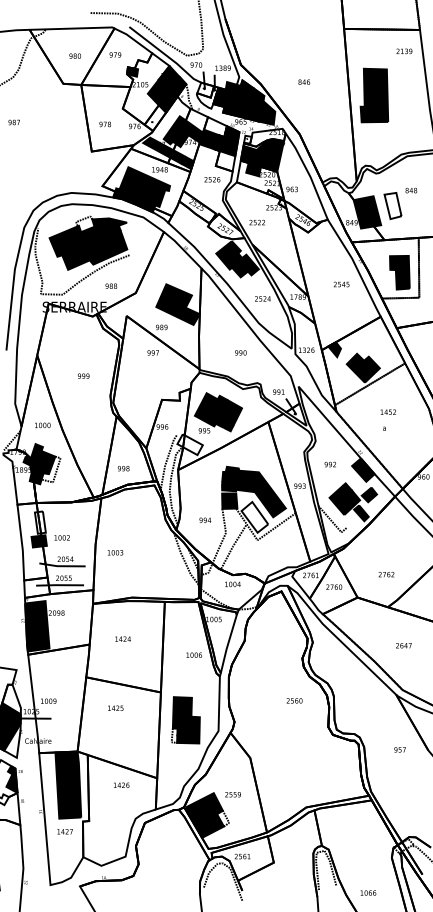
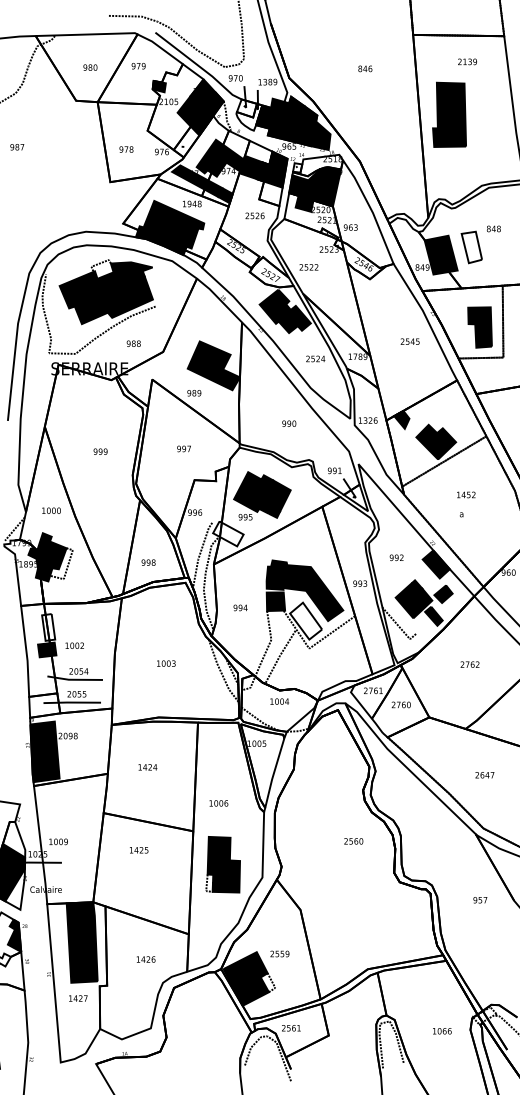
text: (404, 51) -> (467, 62), moved
text: (304, 81) -> (365, 68), moved
text: (152, 352) -> (183, 448), moved
text: (205, 519) -> (240, 606), moved
text: (115, 552) -> (166, 663), moved
text: (386, 574) -> (470, 664), moved
text: (193, 654) -> (217, 802), moved
text: (121, 784) -> (145, 958), moved
text: (368, 892) -> (442, 1030), moved

